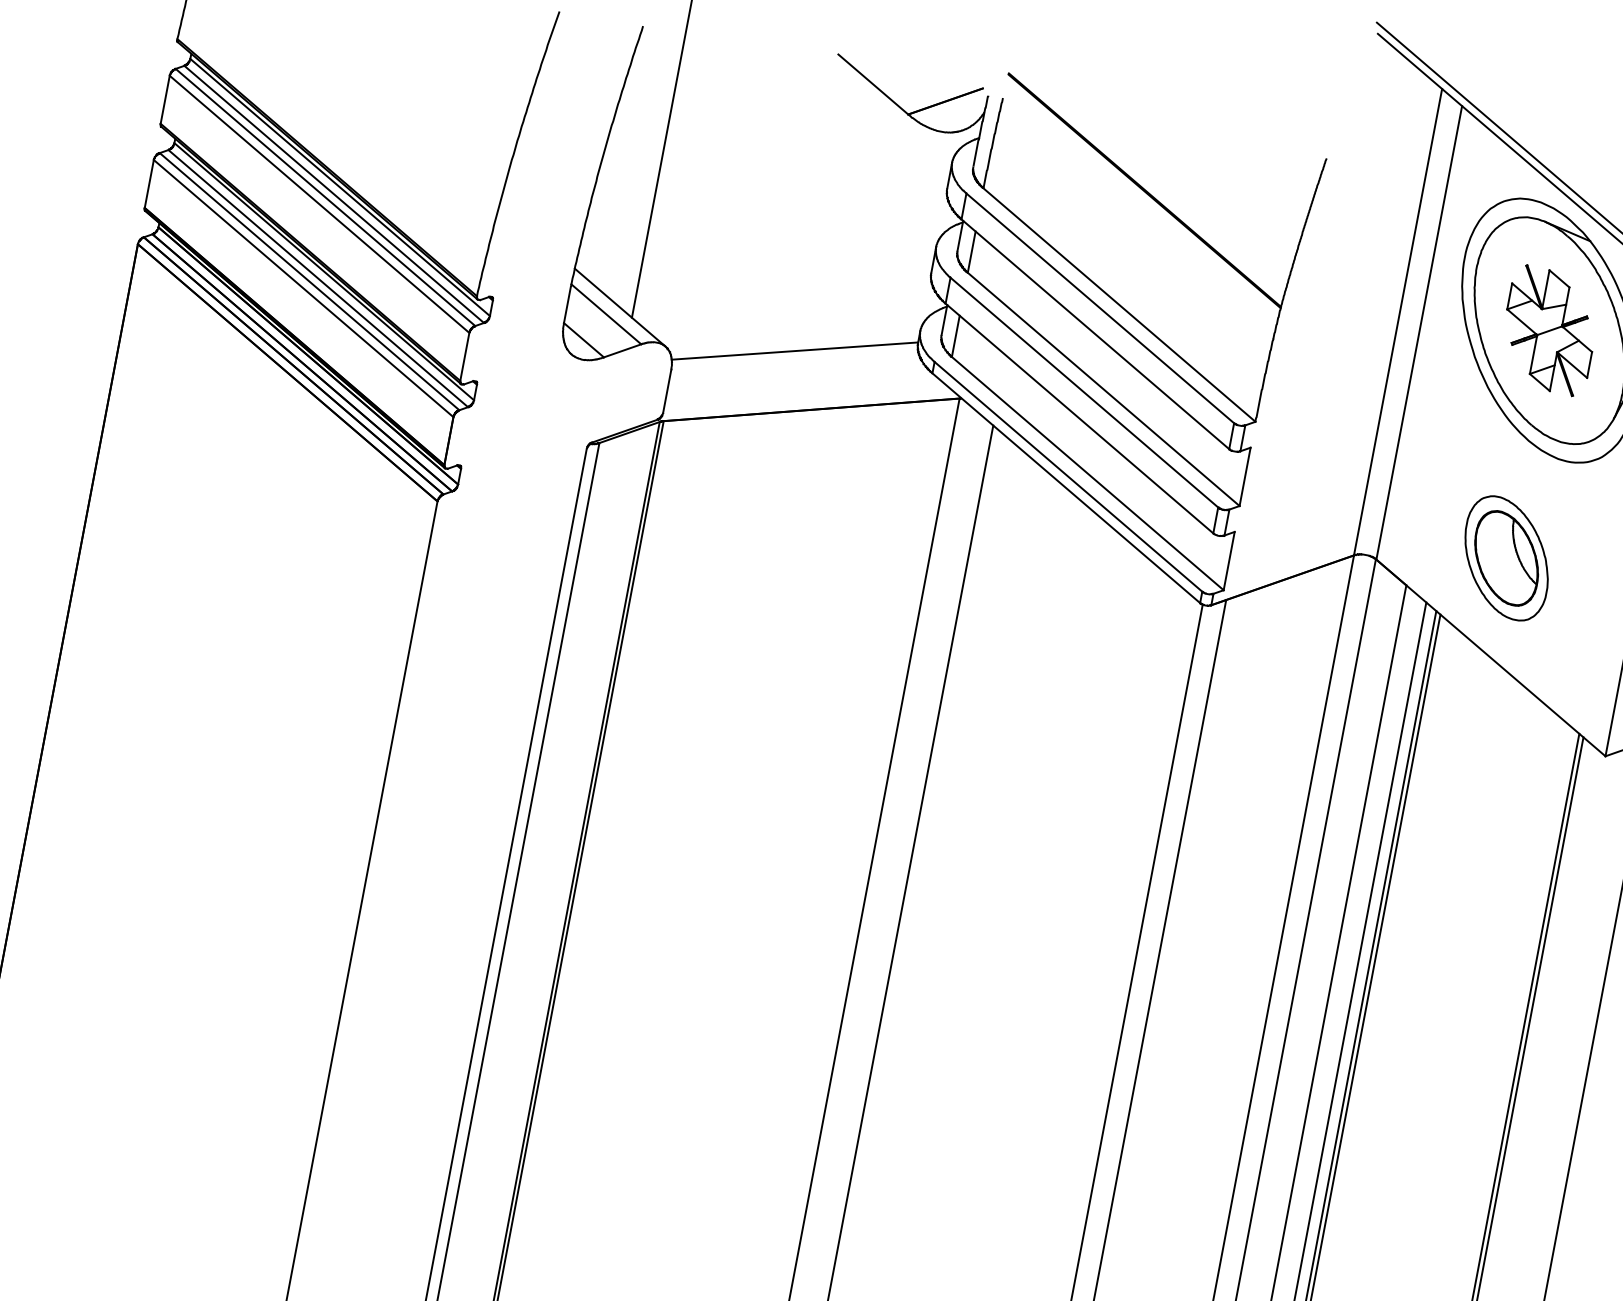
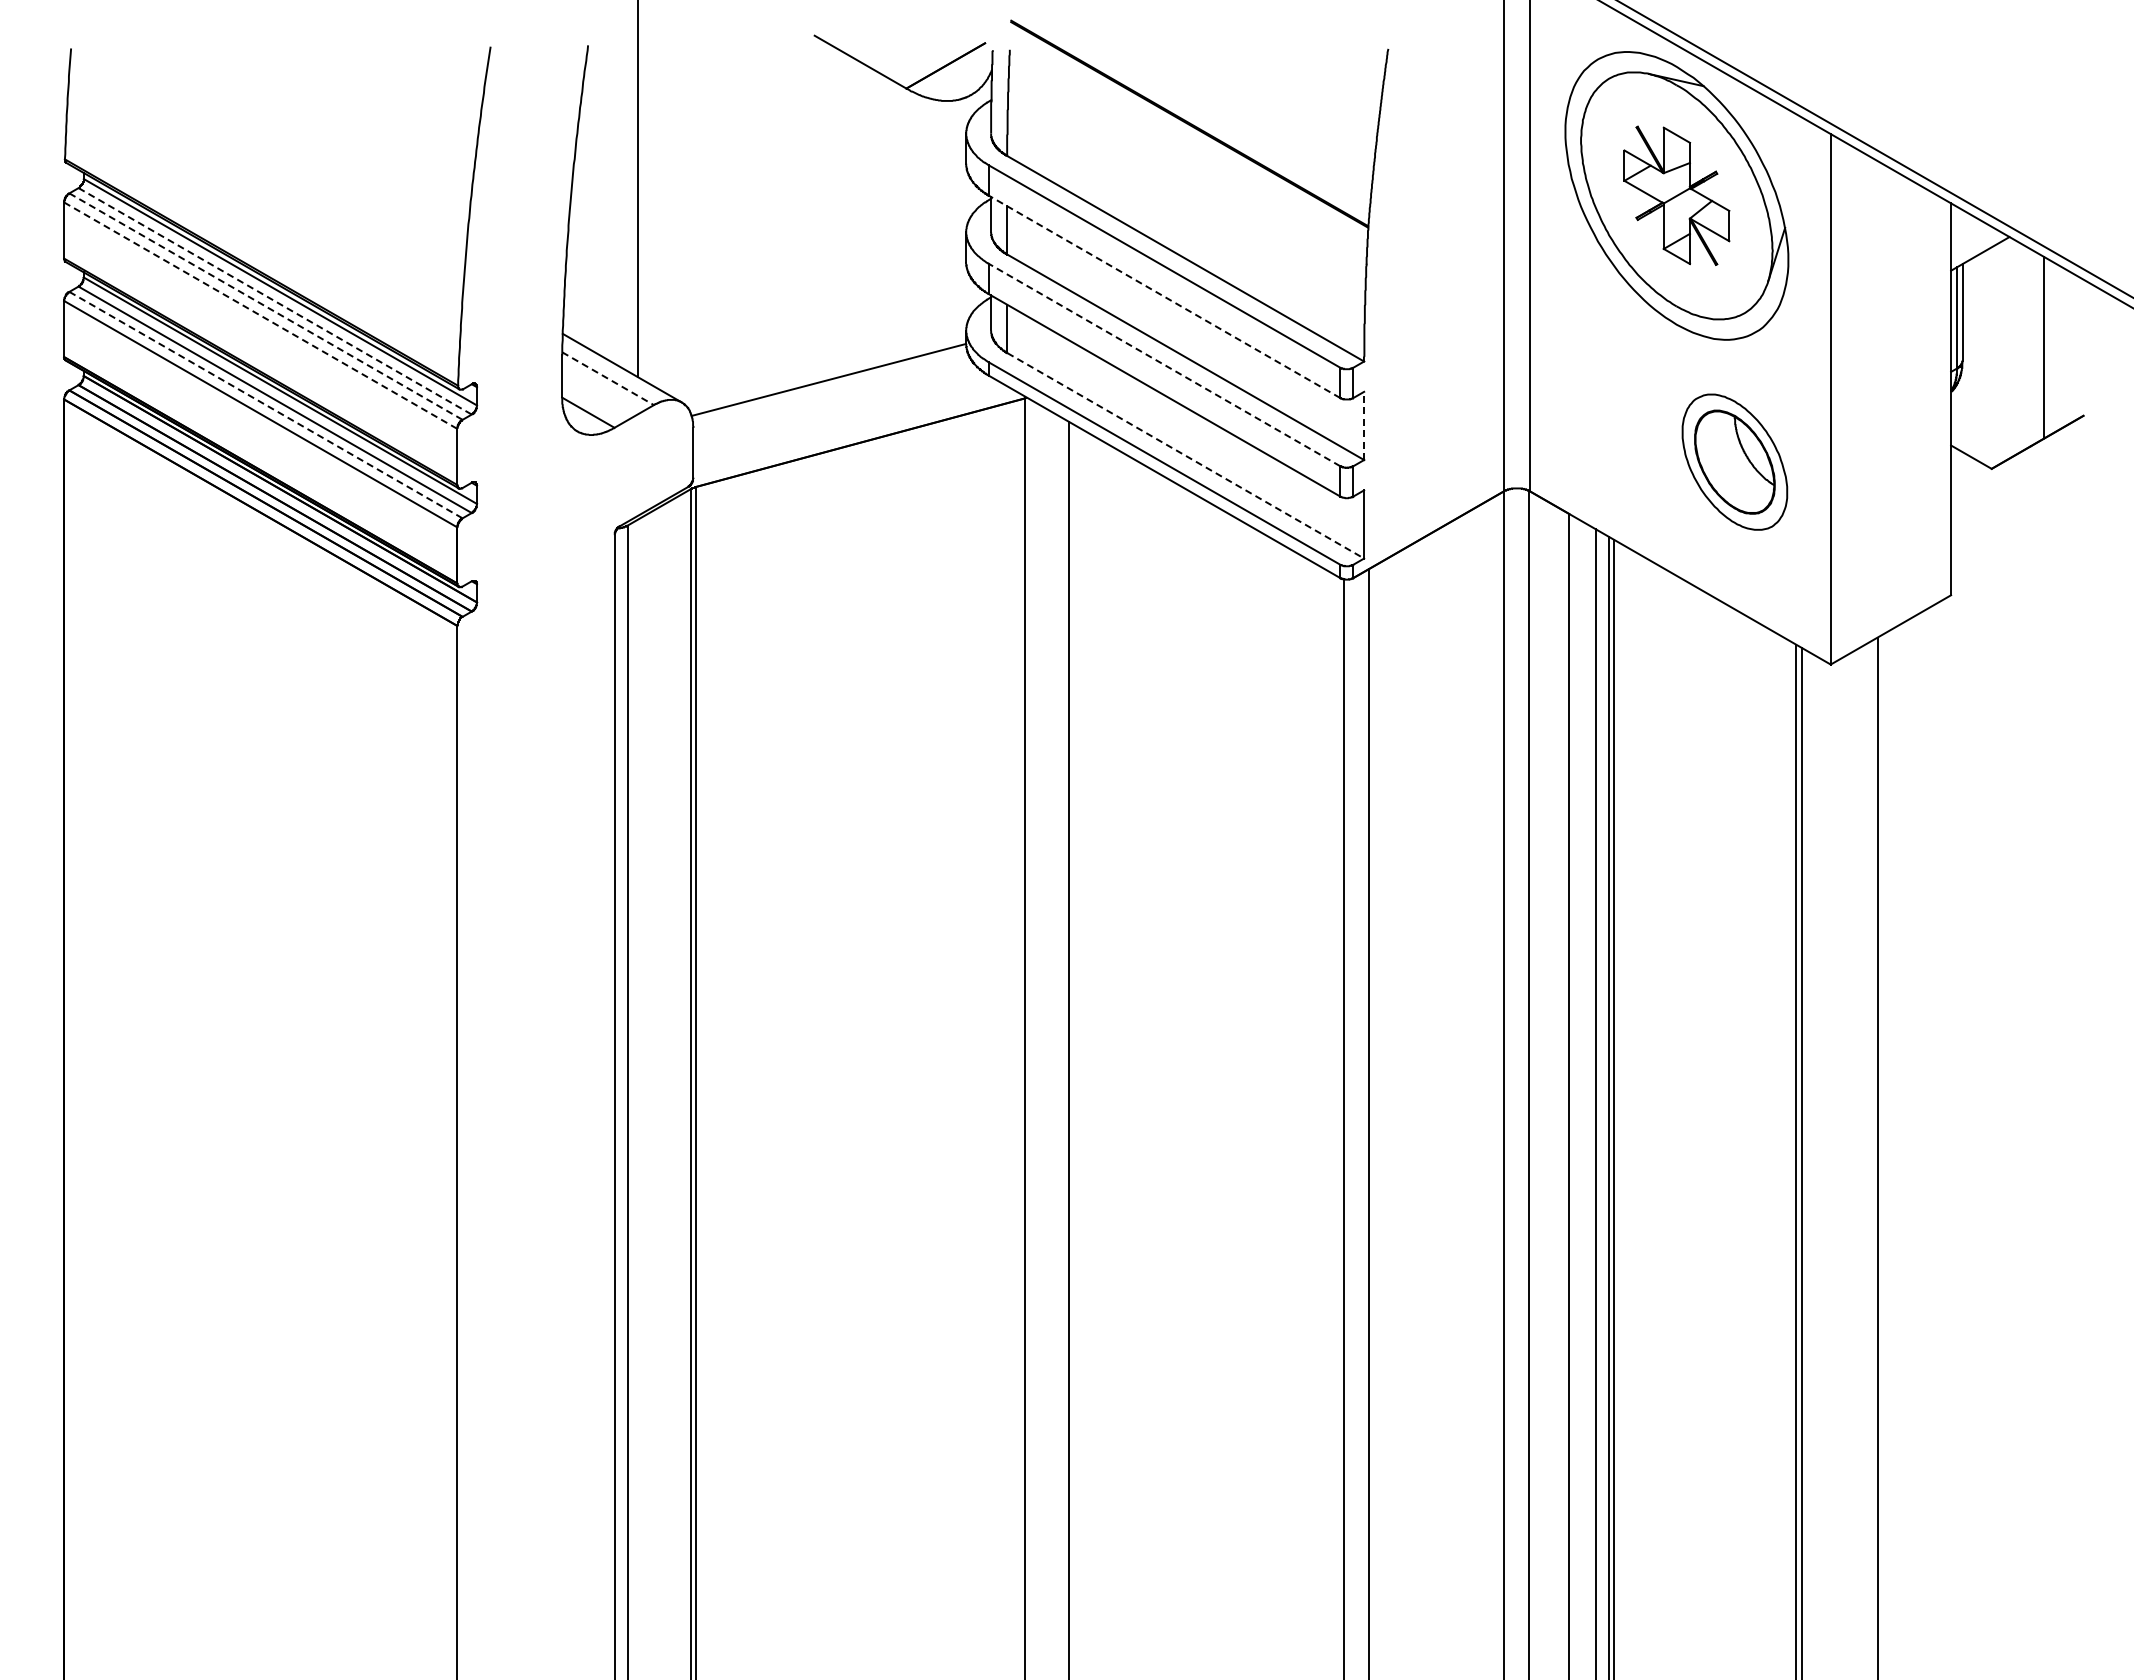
line: (334, 194) -> (275, 301), solid -> dashed
line: (325, 197) -> (266, 306), solid -> dashed
line: (319, 204) -> (260, 315), solid -> dashed
line: (309, 282) -> (266, 405), solid -> dashed
line: (606, 314) -> (608, 378), solid -> dashed
line: (1095, 333) -> (1164, 296), solid -> dashed
line: (1084, 392) -> (1164, 365), solid -> dashed
line: (1087, 473) -> (1185, 455), solid -> dashed
line: (1245, 476) -> (1364, 425), solid -> dashed
part: (1506, 557) -> (1734, 461), moved

